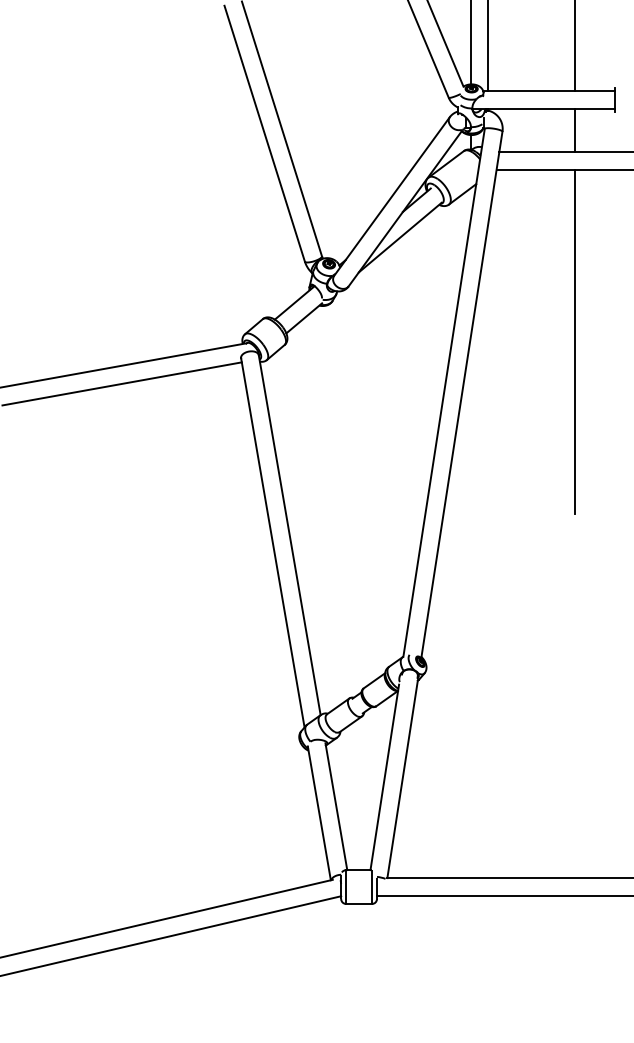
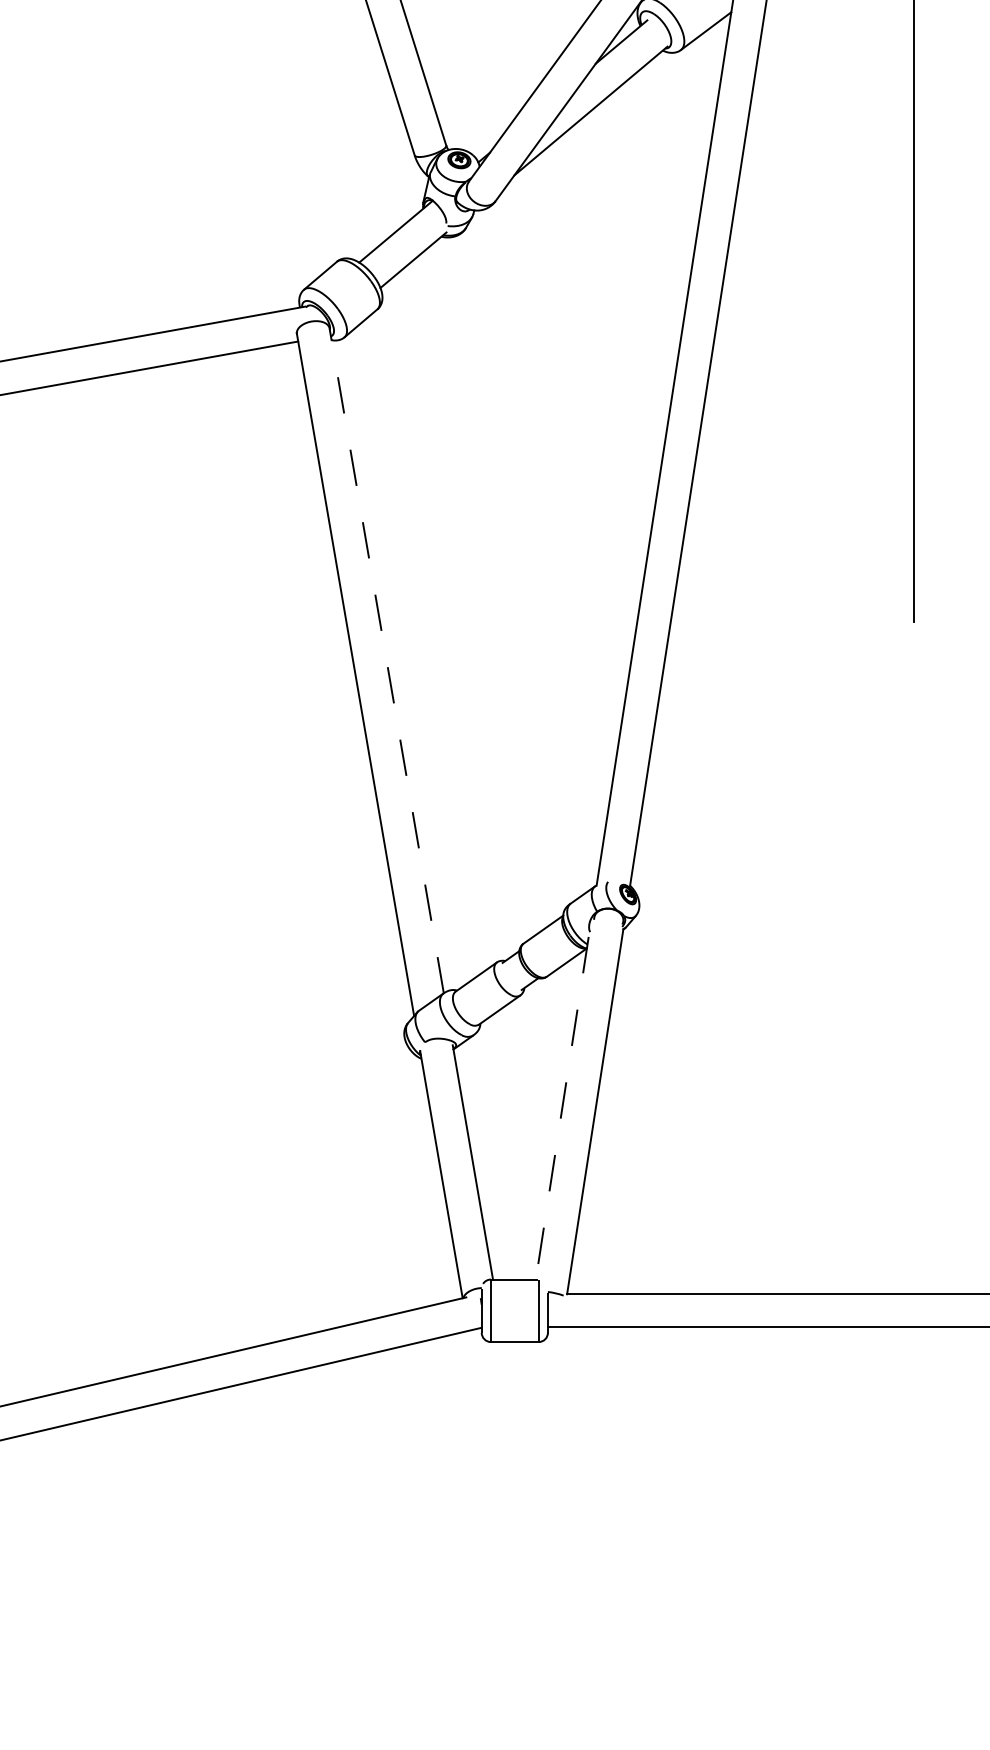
line: (289, 535) -> (386, 661), solid -> dashed
line: (384, 777) -> (561, 1108), solid -> dashed

